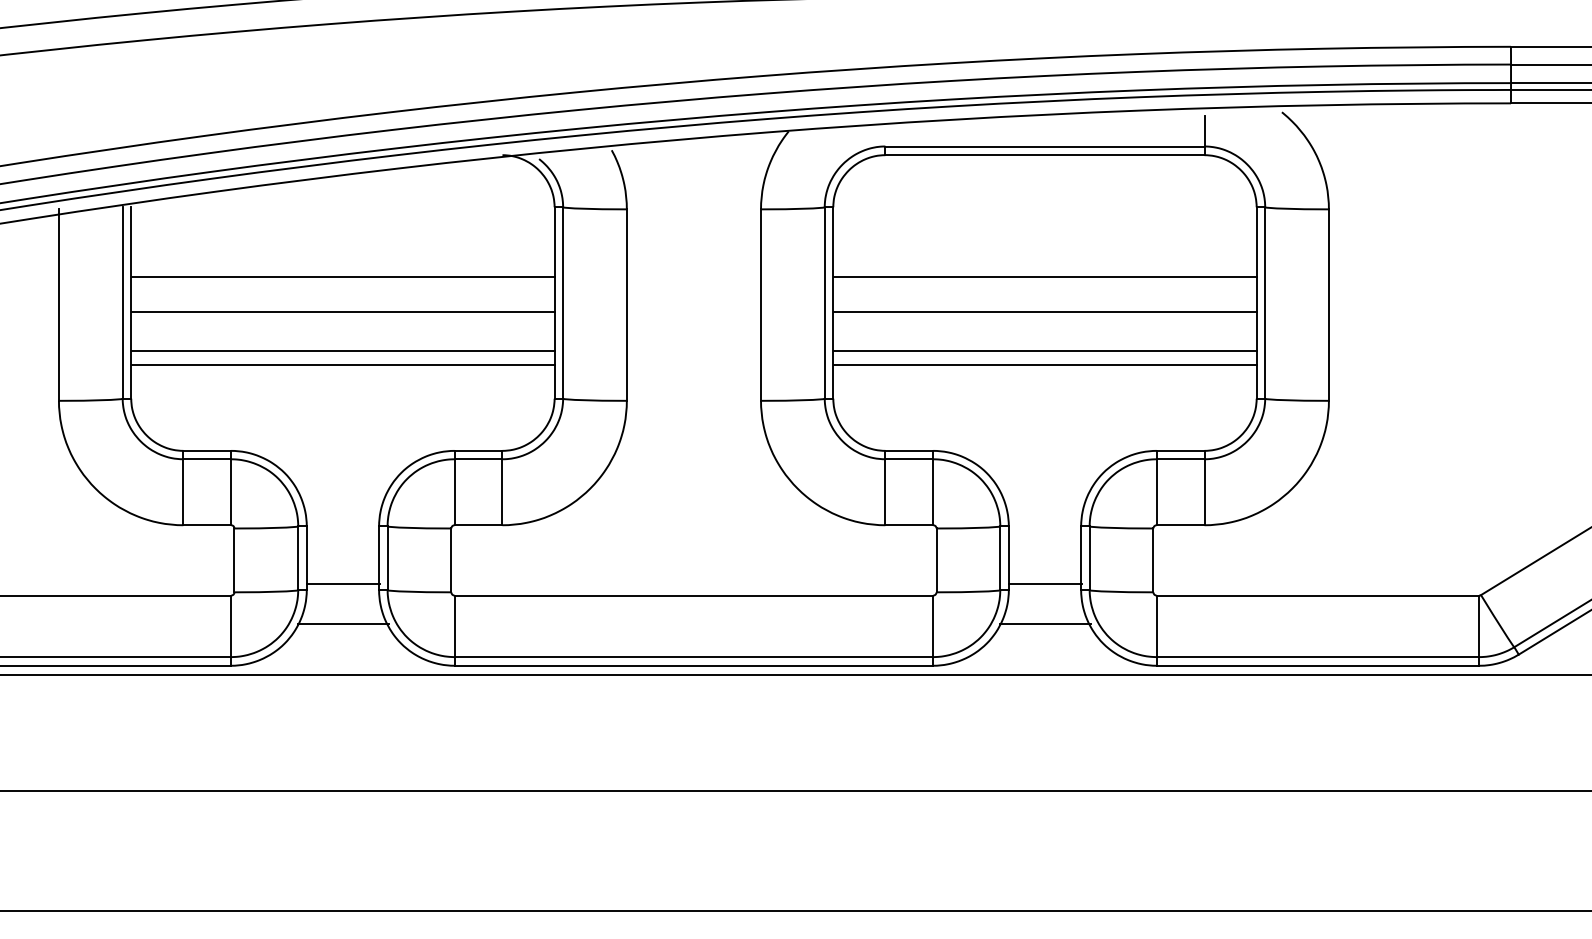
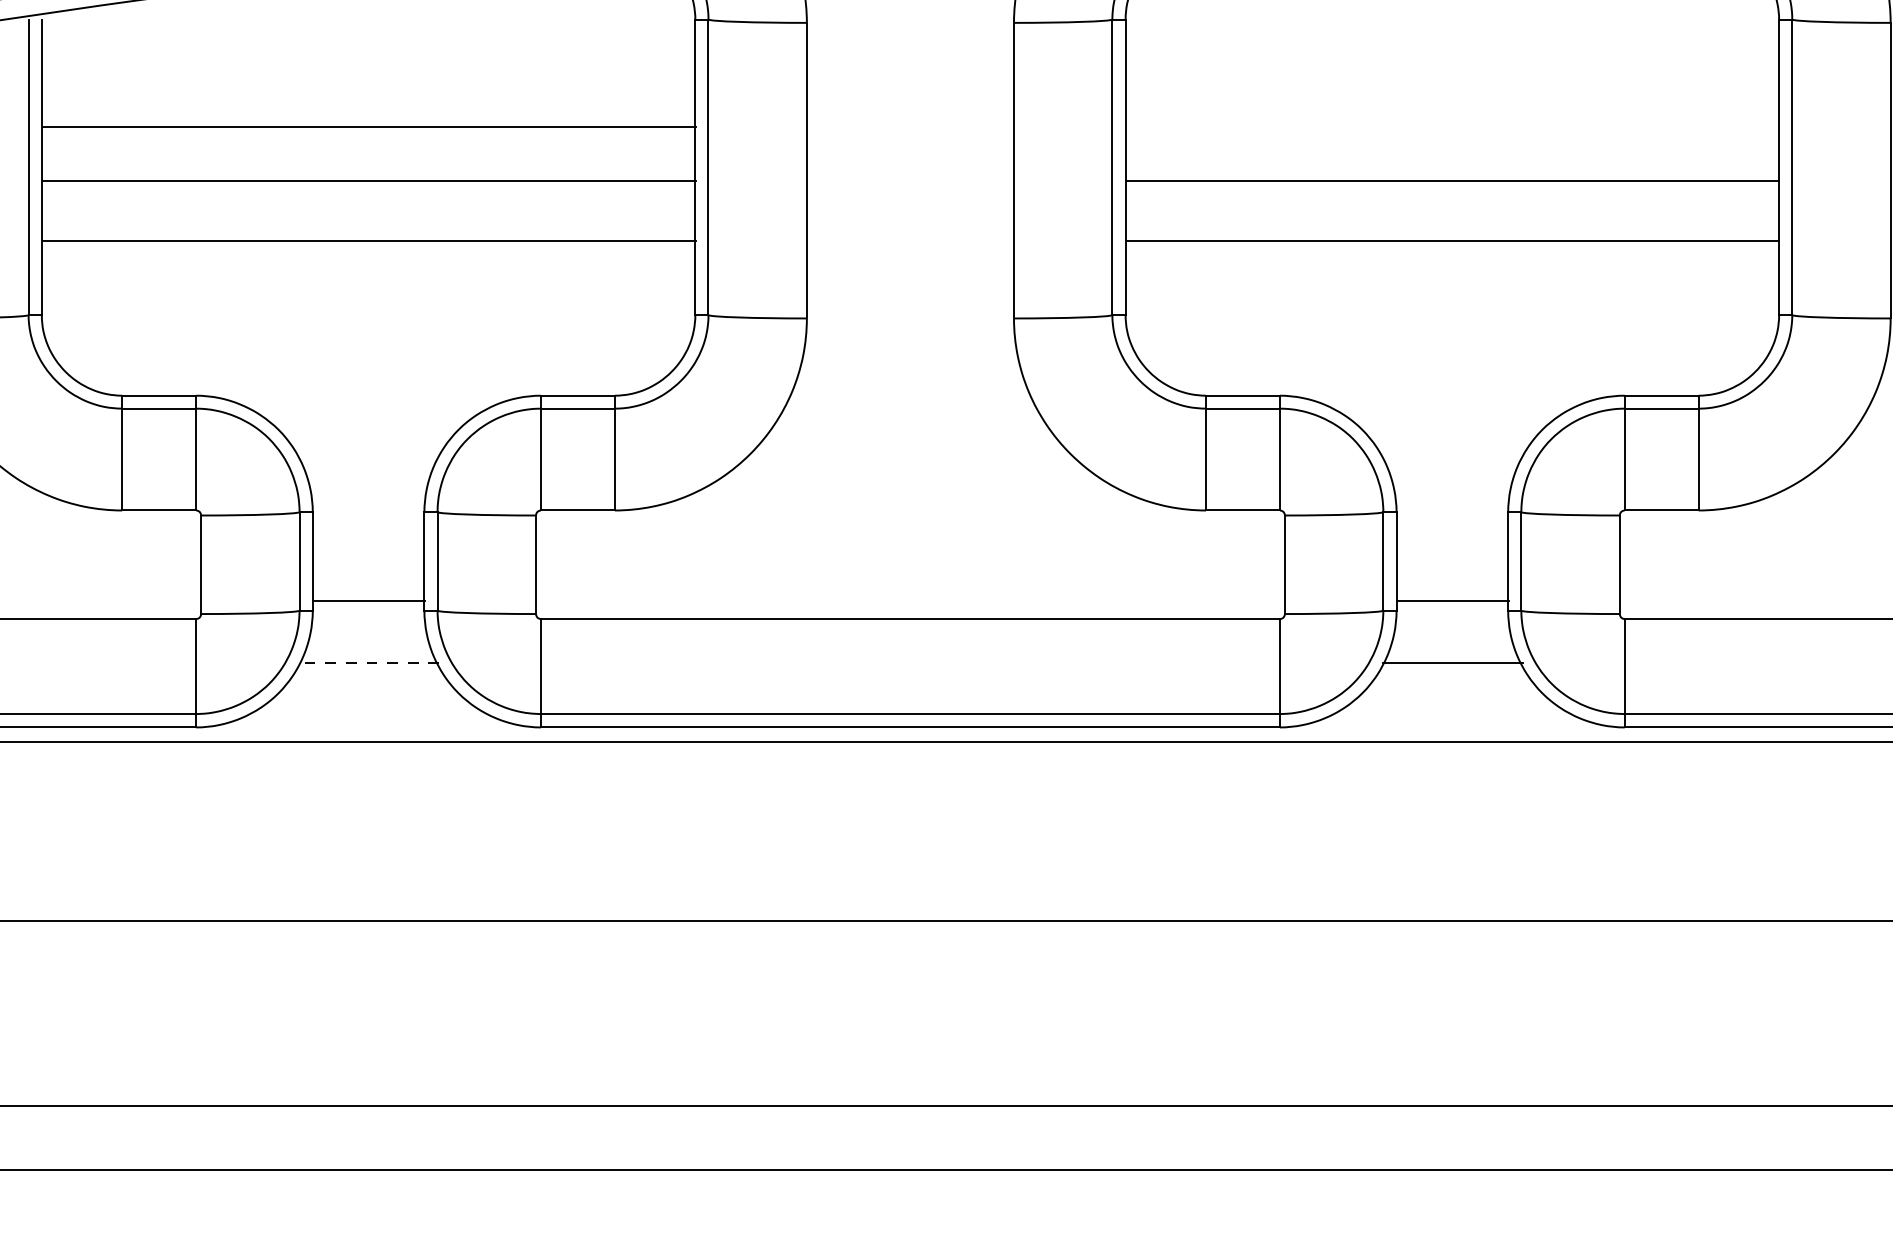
line: (1044, 276) -> (1451, 126), removed
line: (343, 364) -> (369, 262), removed
line: (1045, 364) -> (1453, 262), removed
line: (342, 623) -> (367, 662), solid -> dashed

